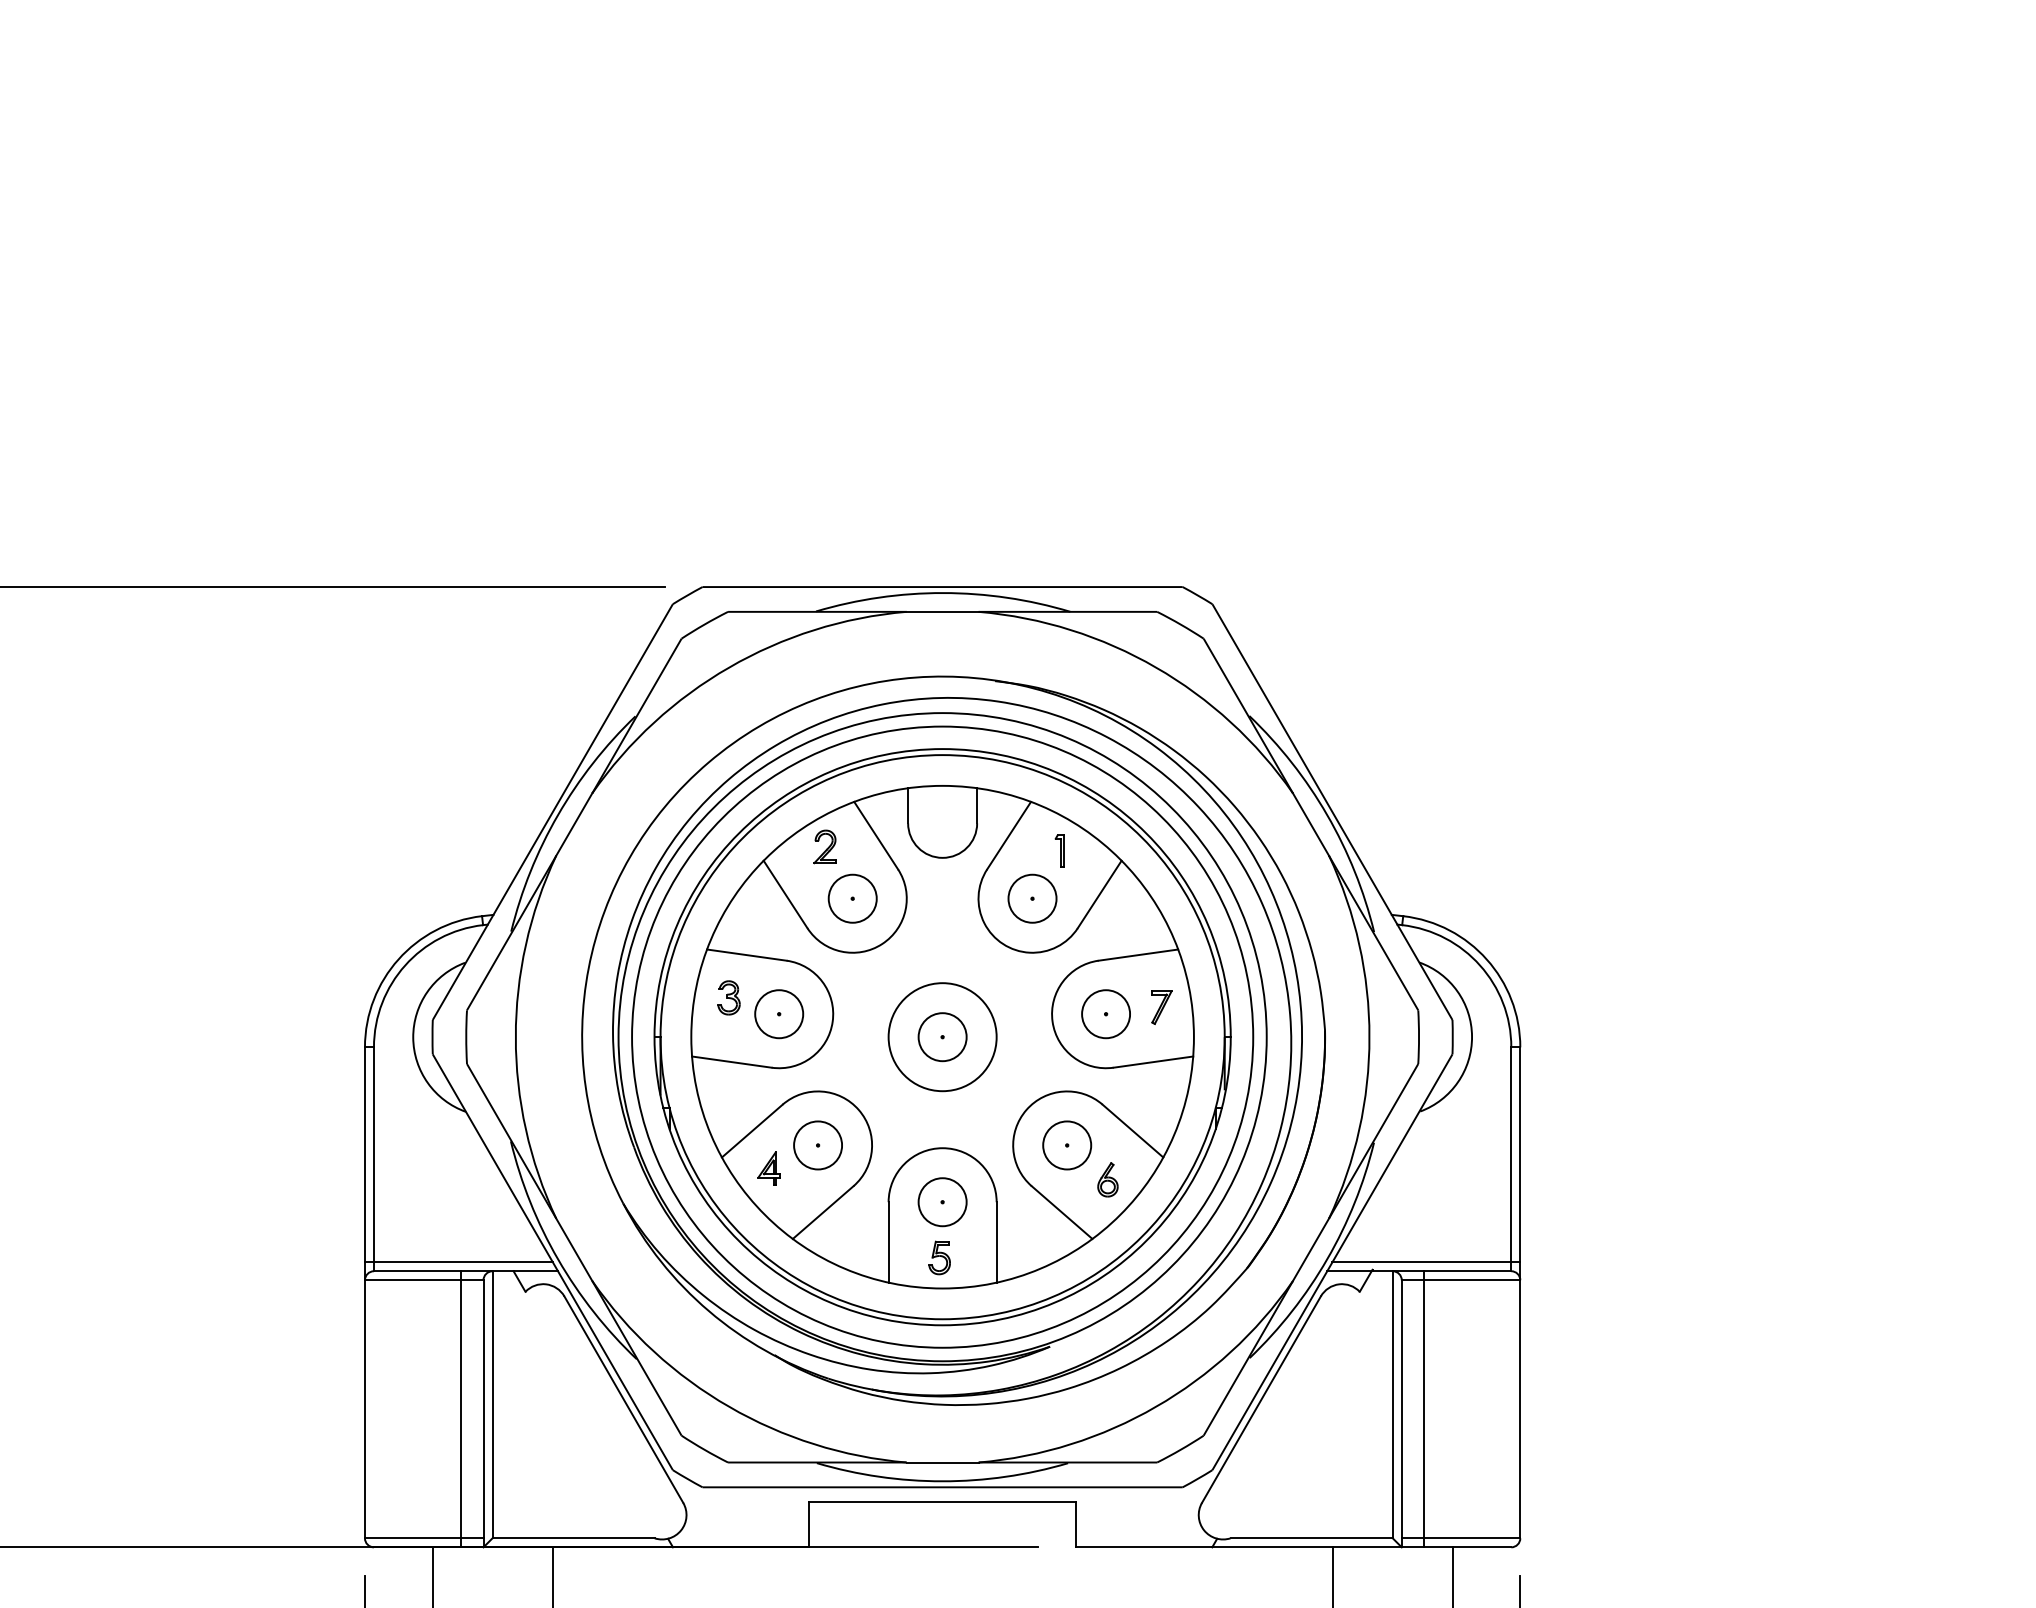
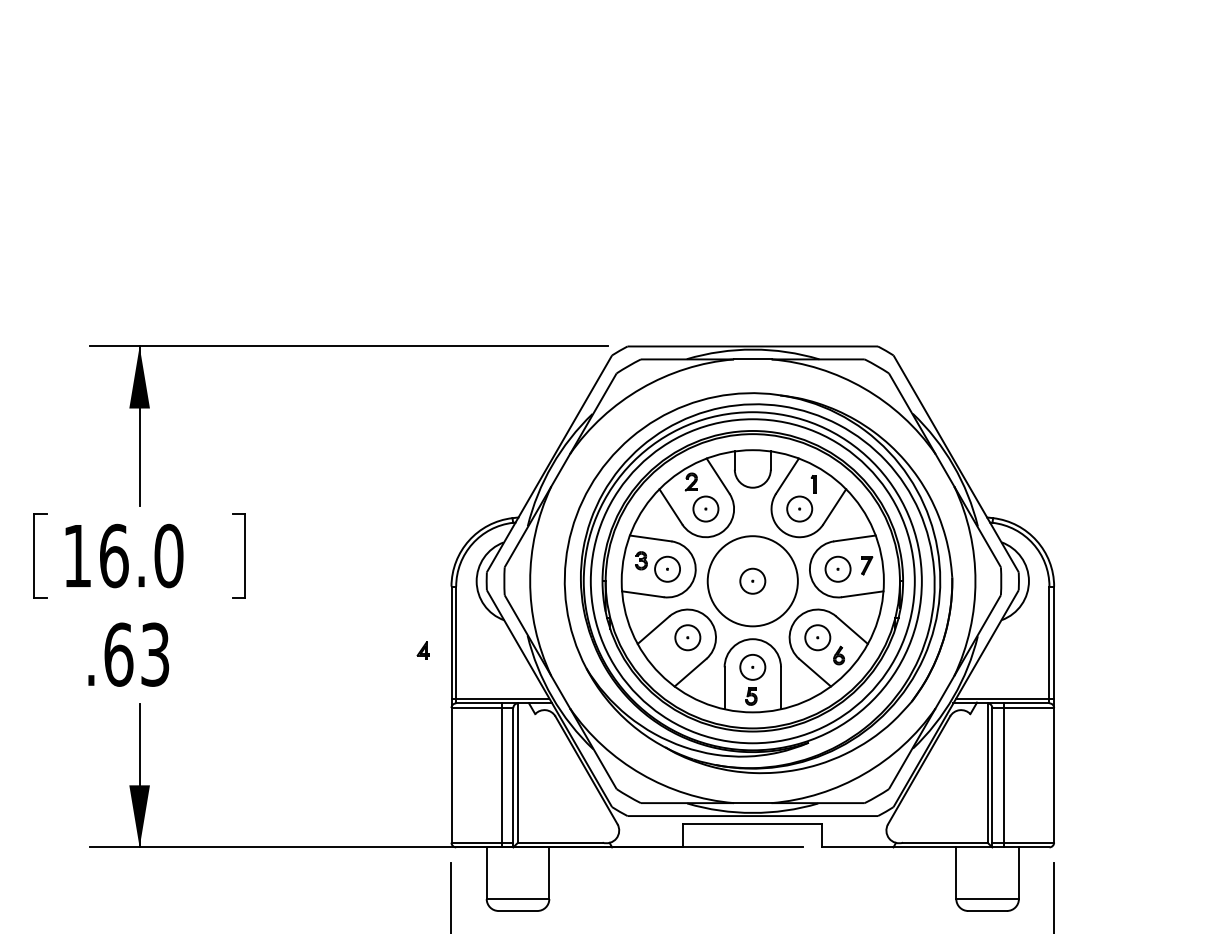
circle: (942, 1037) -> (752, 581), size x1.6
part: (767, 1167) -> (422, 650), moved

